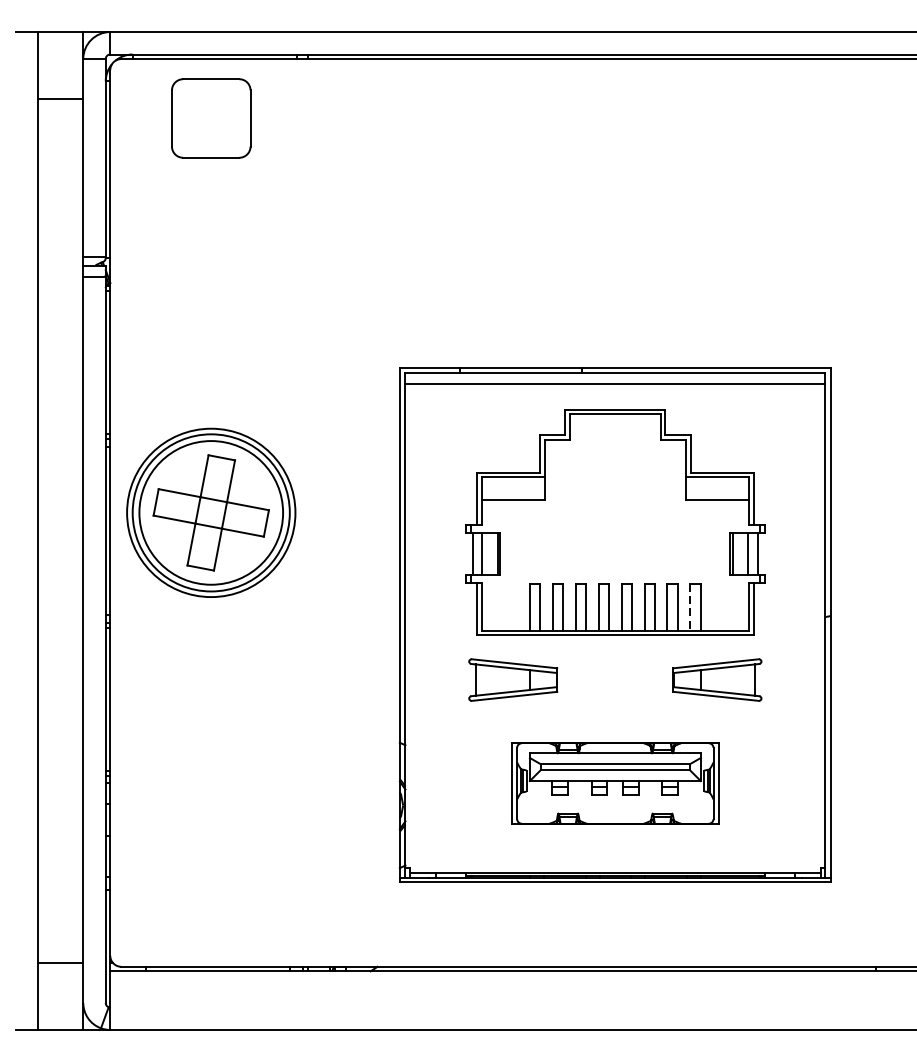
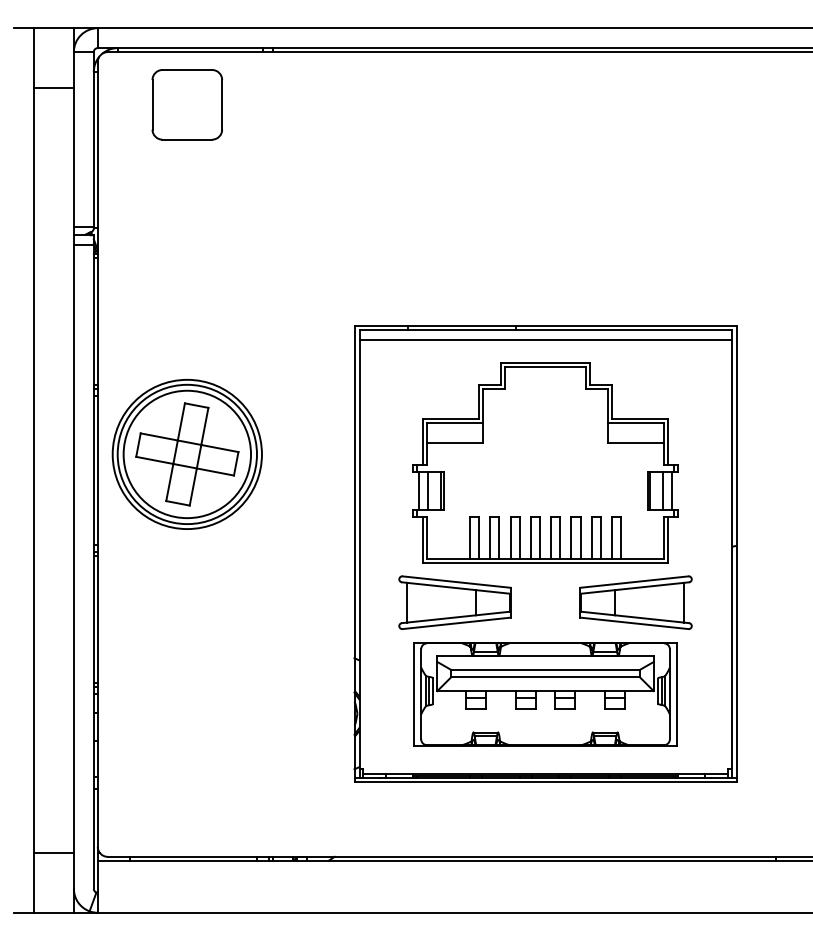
line: (690, 607) -> (612, 538), dashed -> solid
part: (512, 679) -> (454, 602), size x1.43
part: (716, 679) -> (635, 602), size x1.43
part: (615, 783) -> (545, 694), size x1.43

